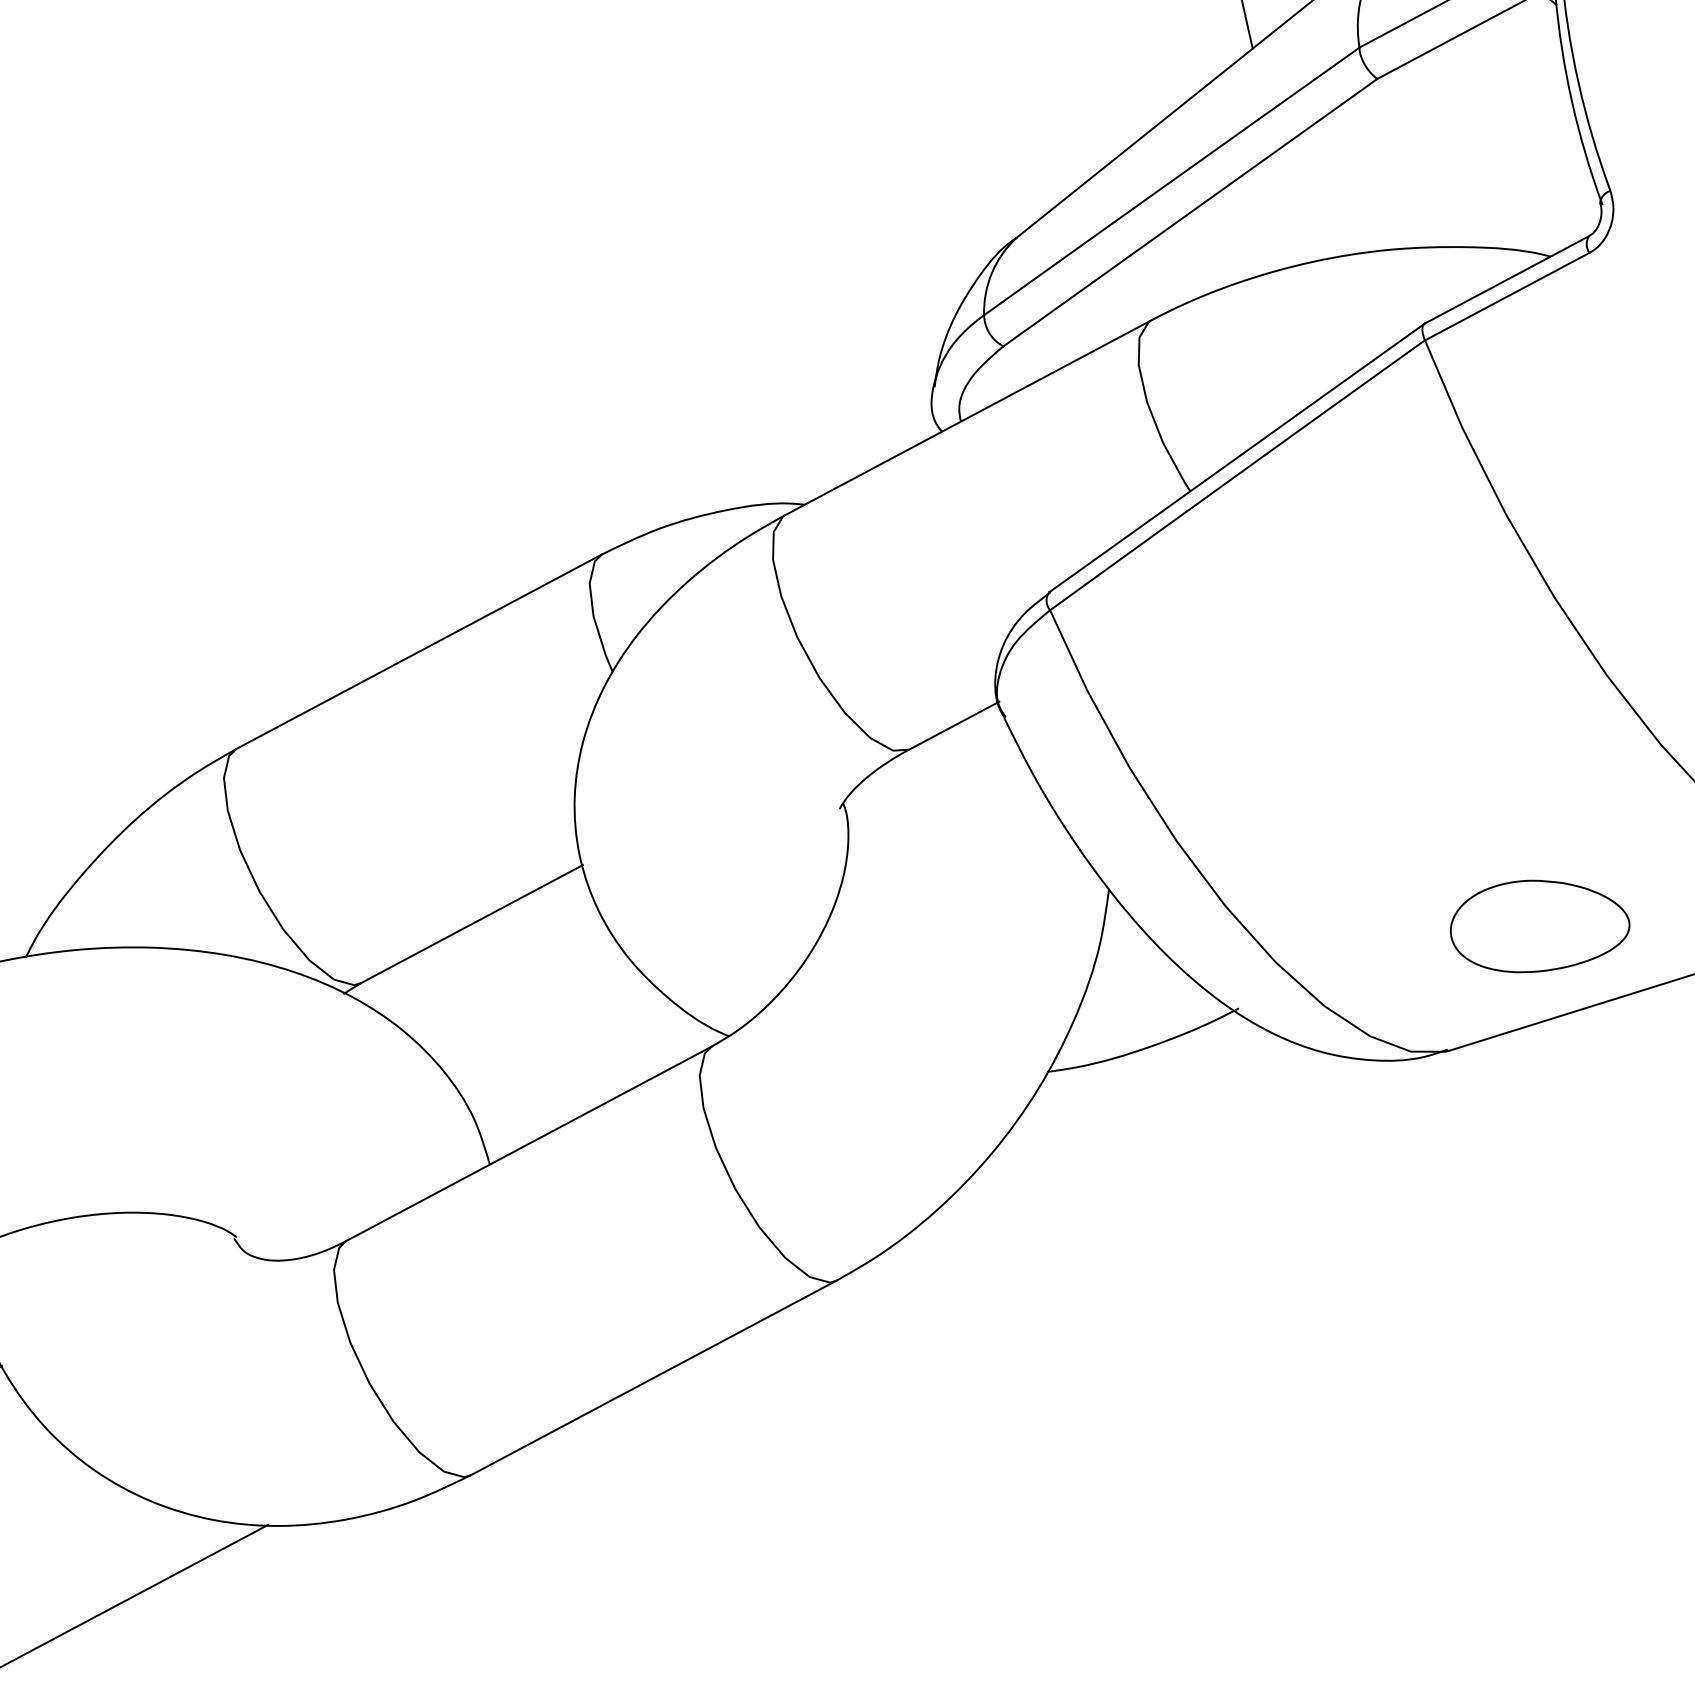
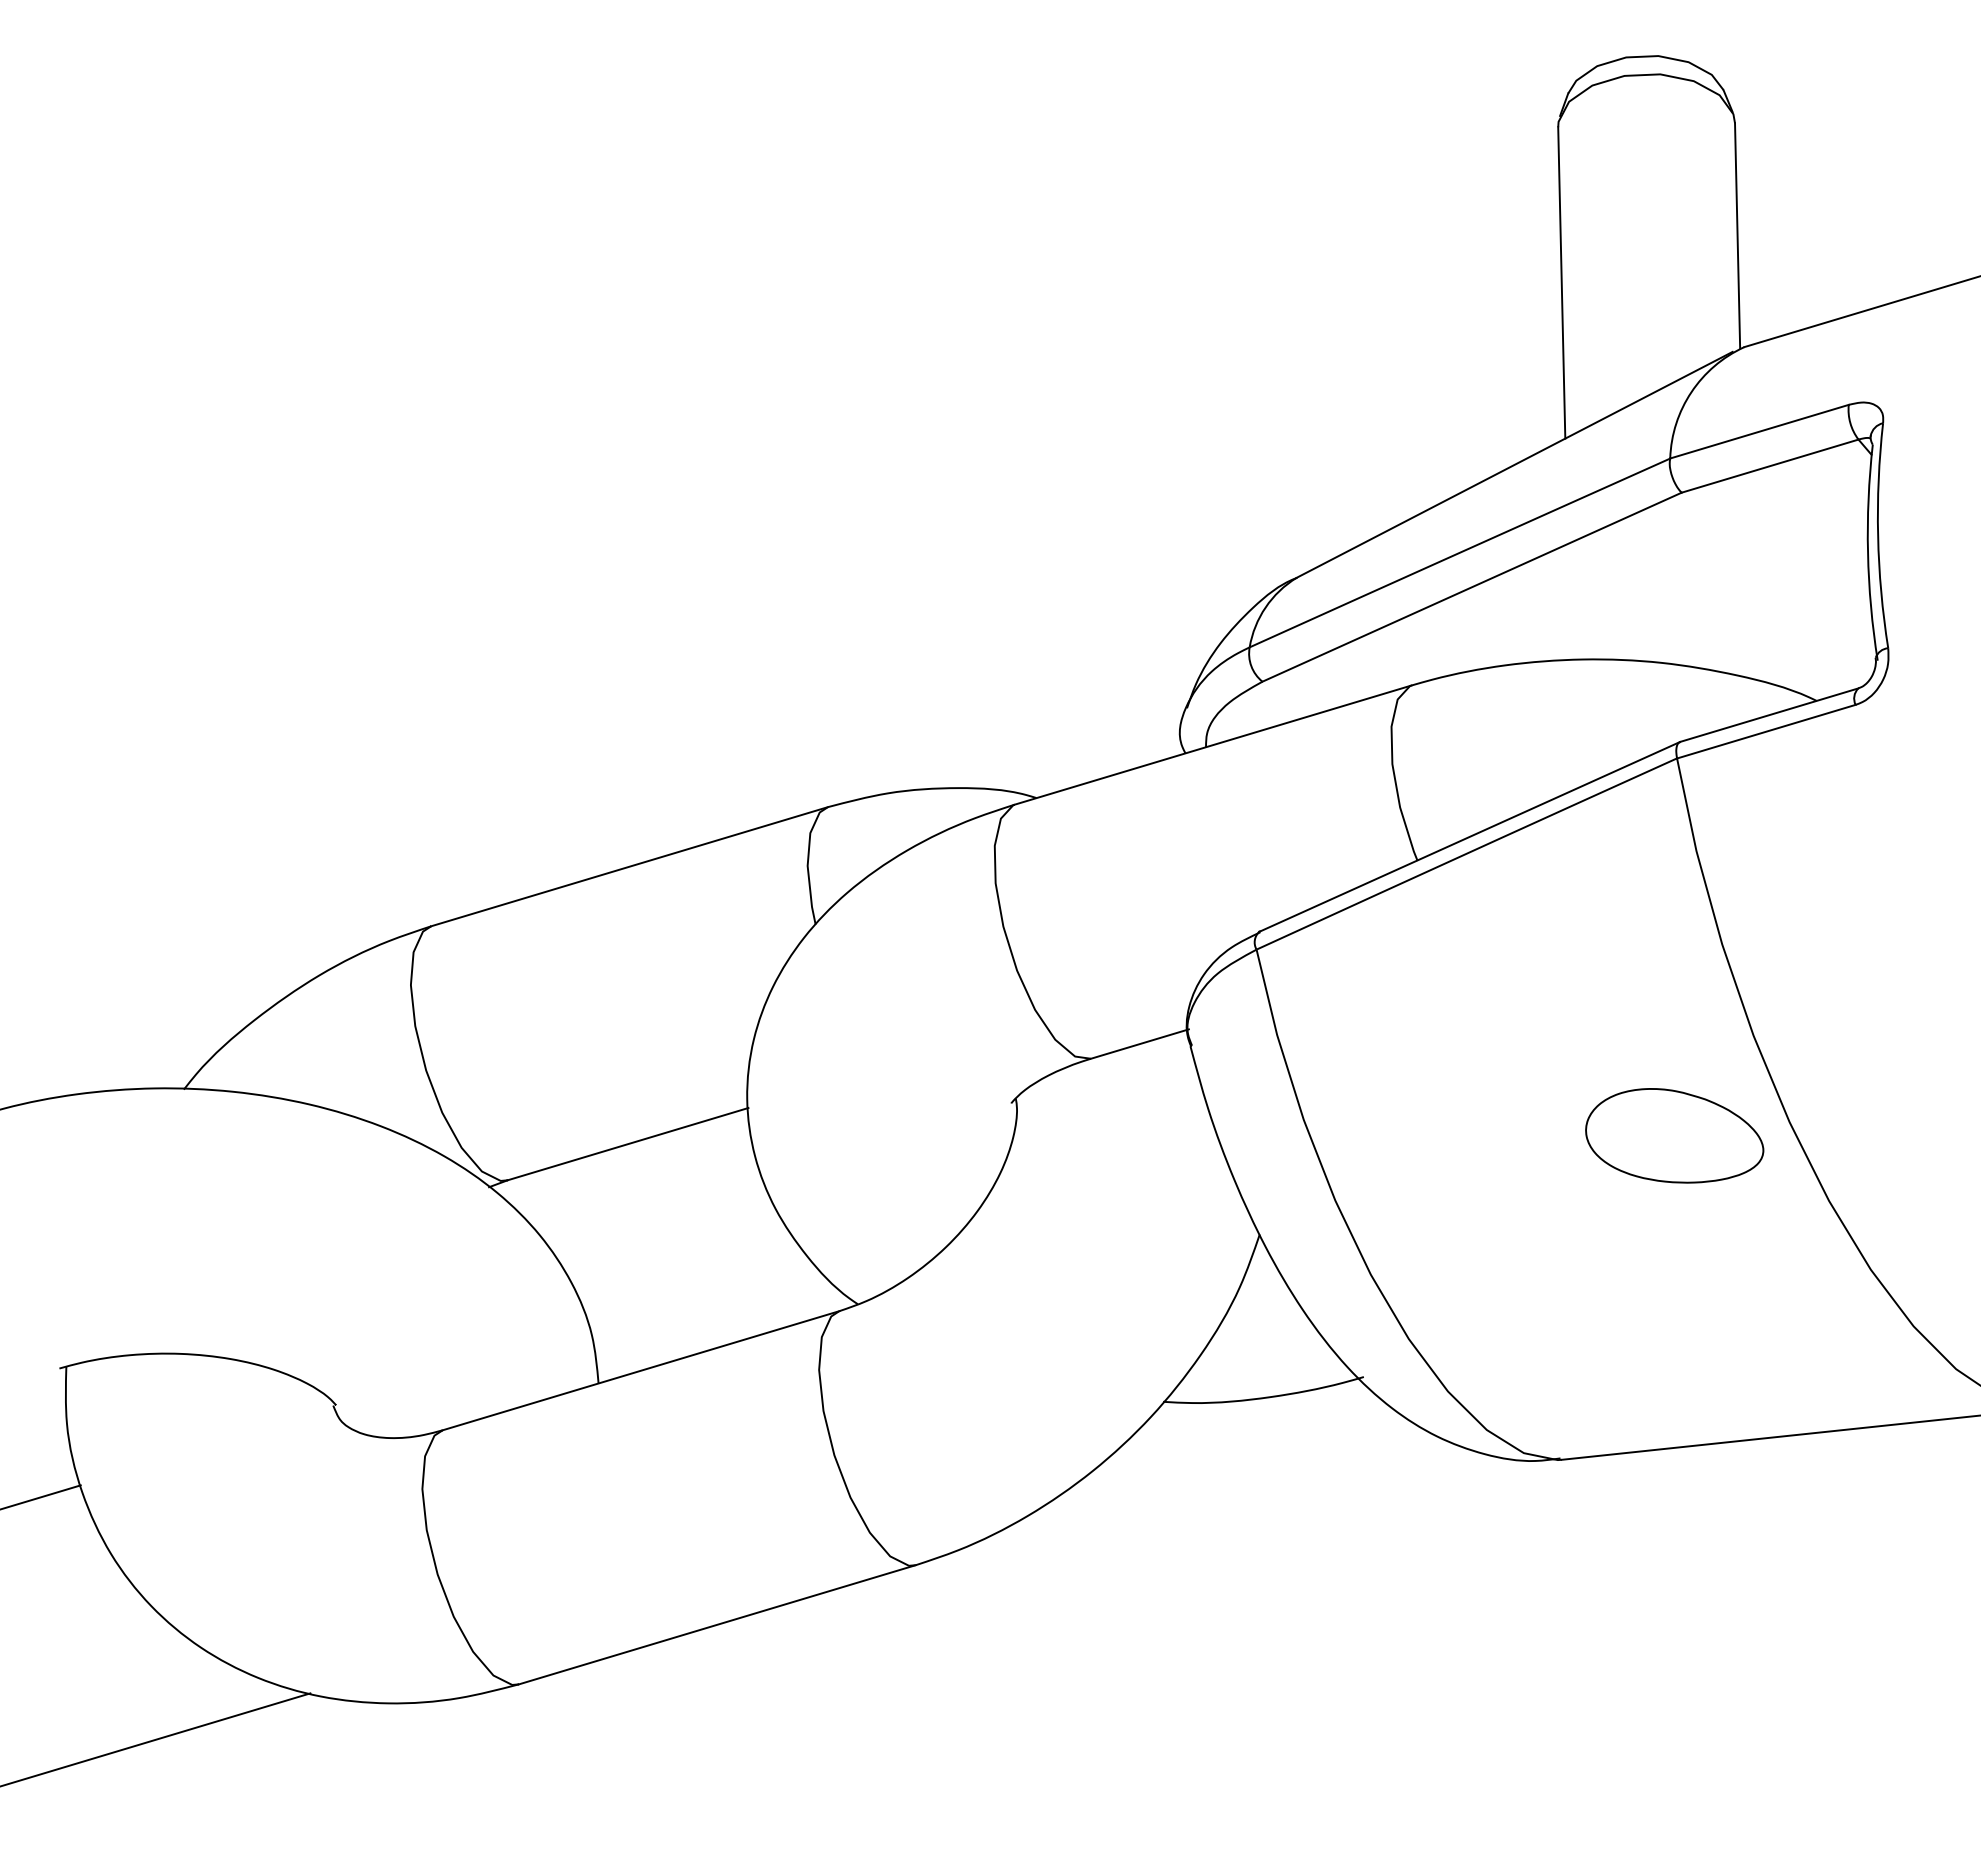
part: (1539, 924) -> (1674, 1135), moved

